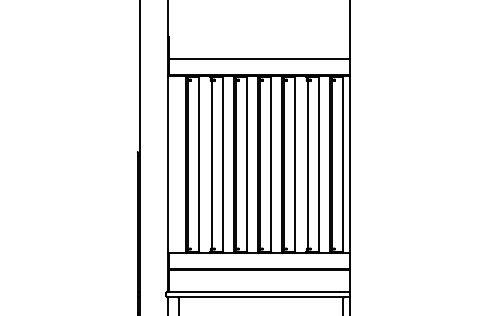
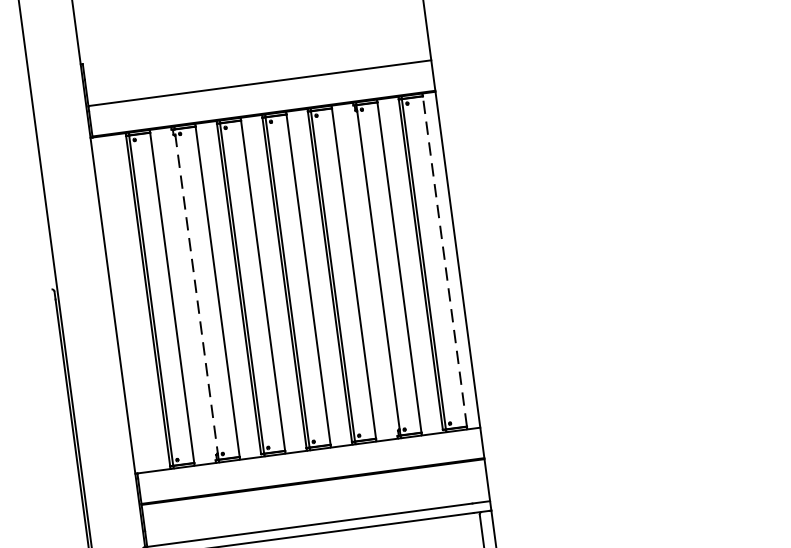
line: (211, 164) -> (196, 294), solid -> dashed
line: (342, 164) -> (444, 261), solid -> dashed

